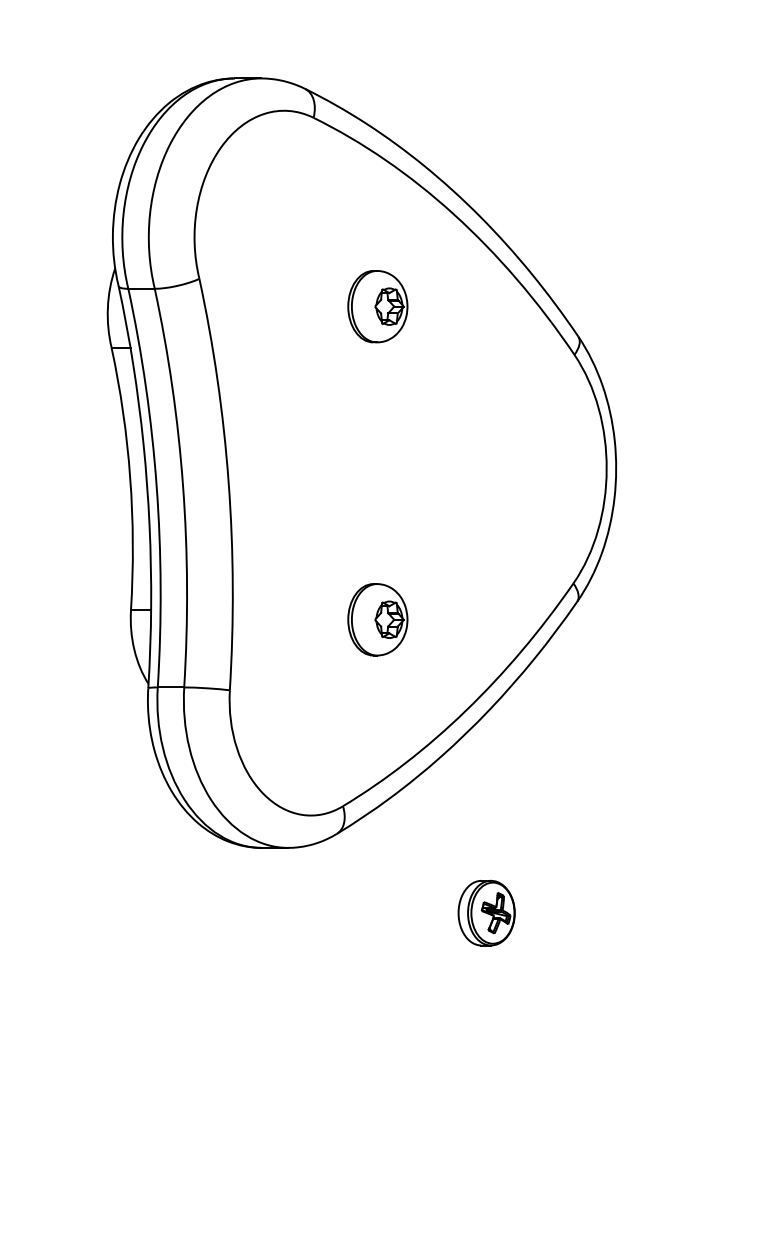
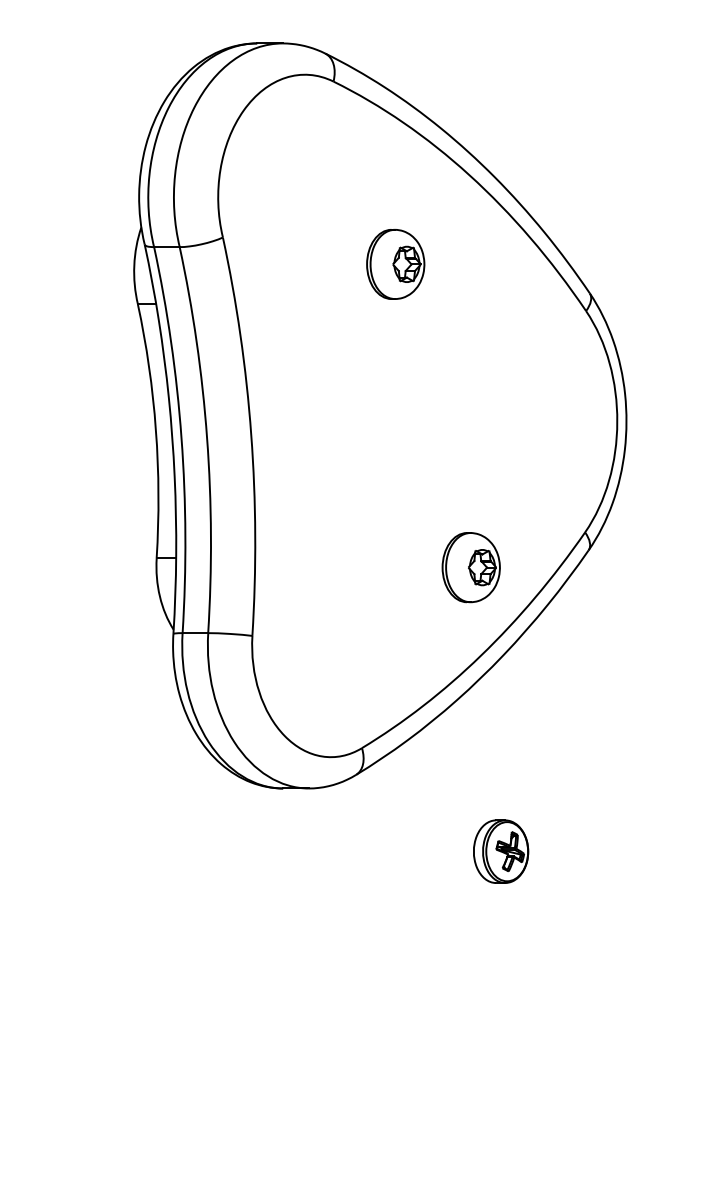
part: (377, 619) -> (470, 567), moved

